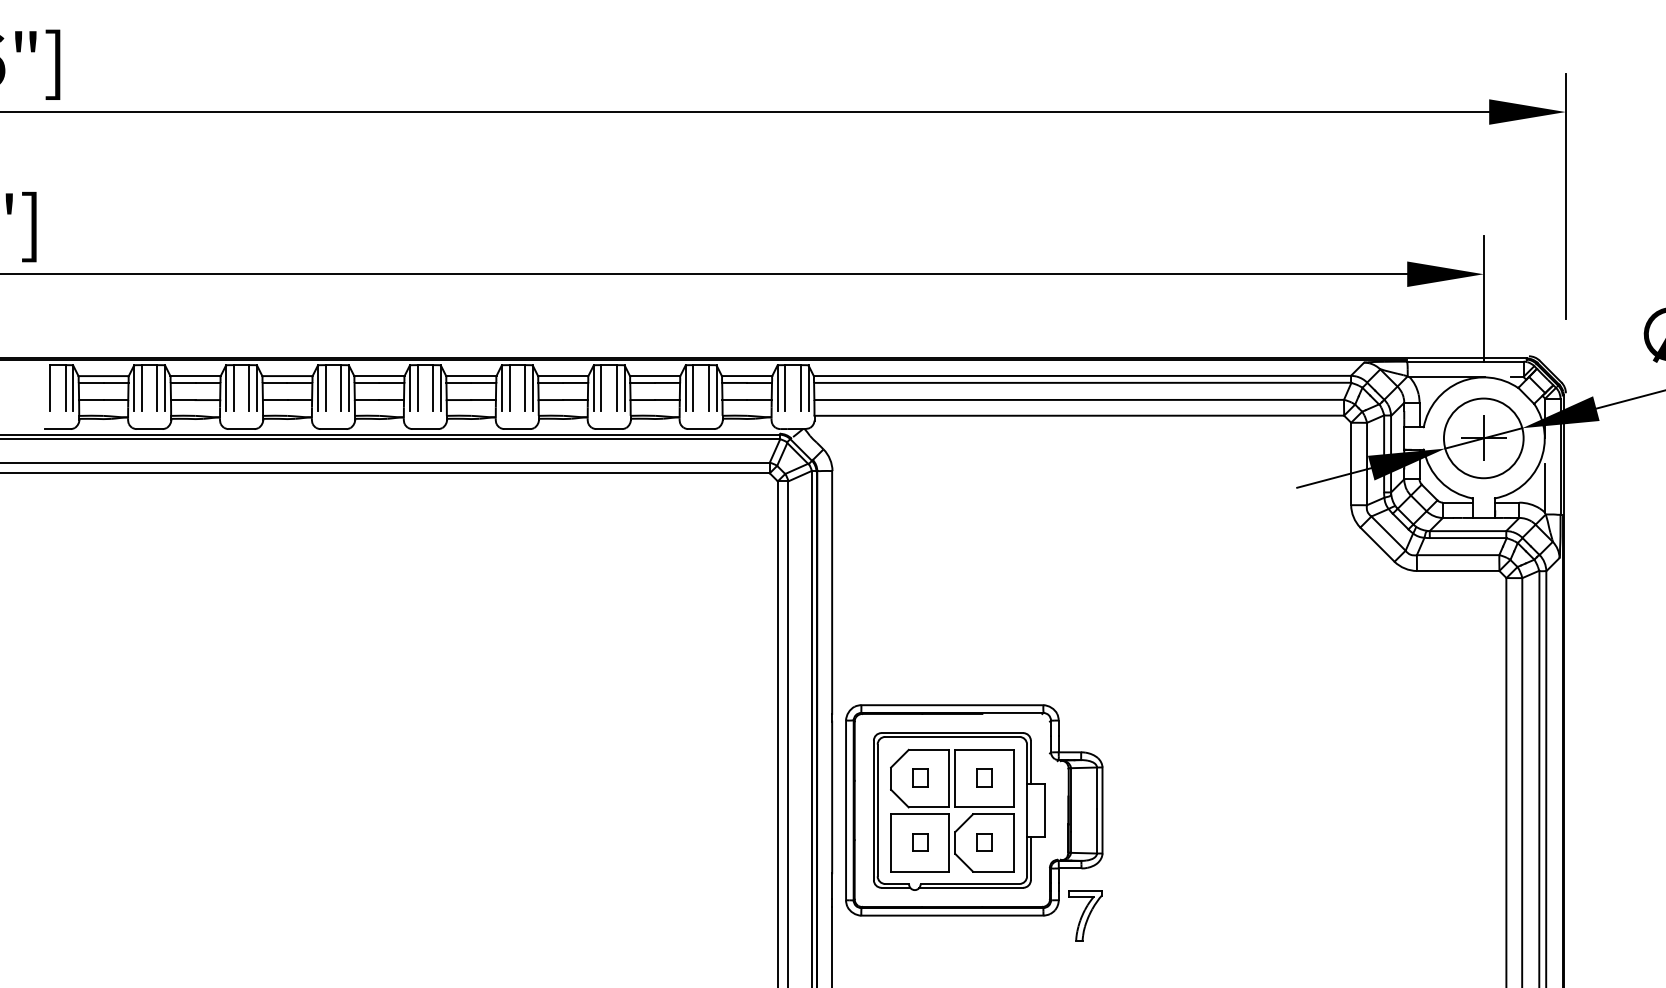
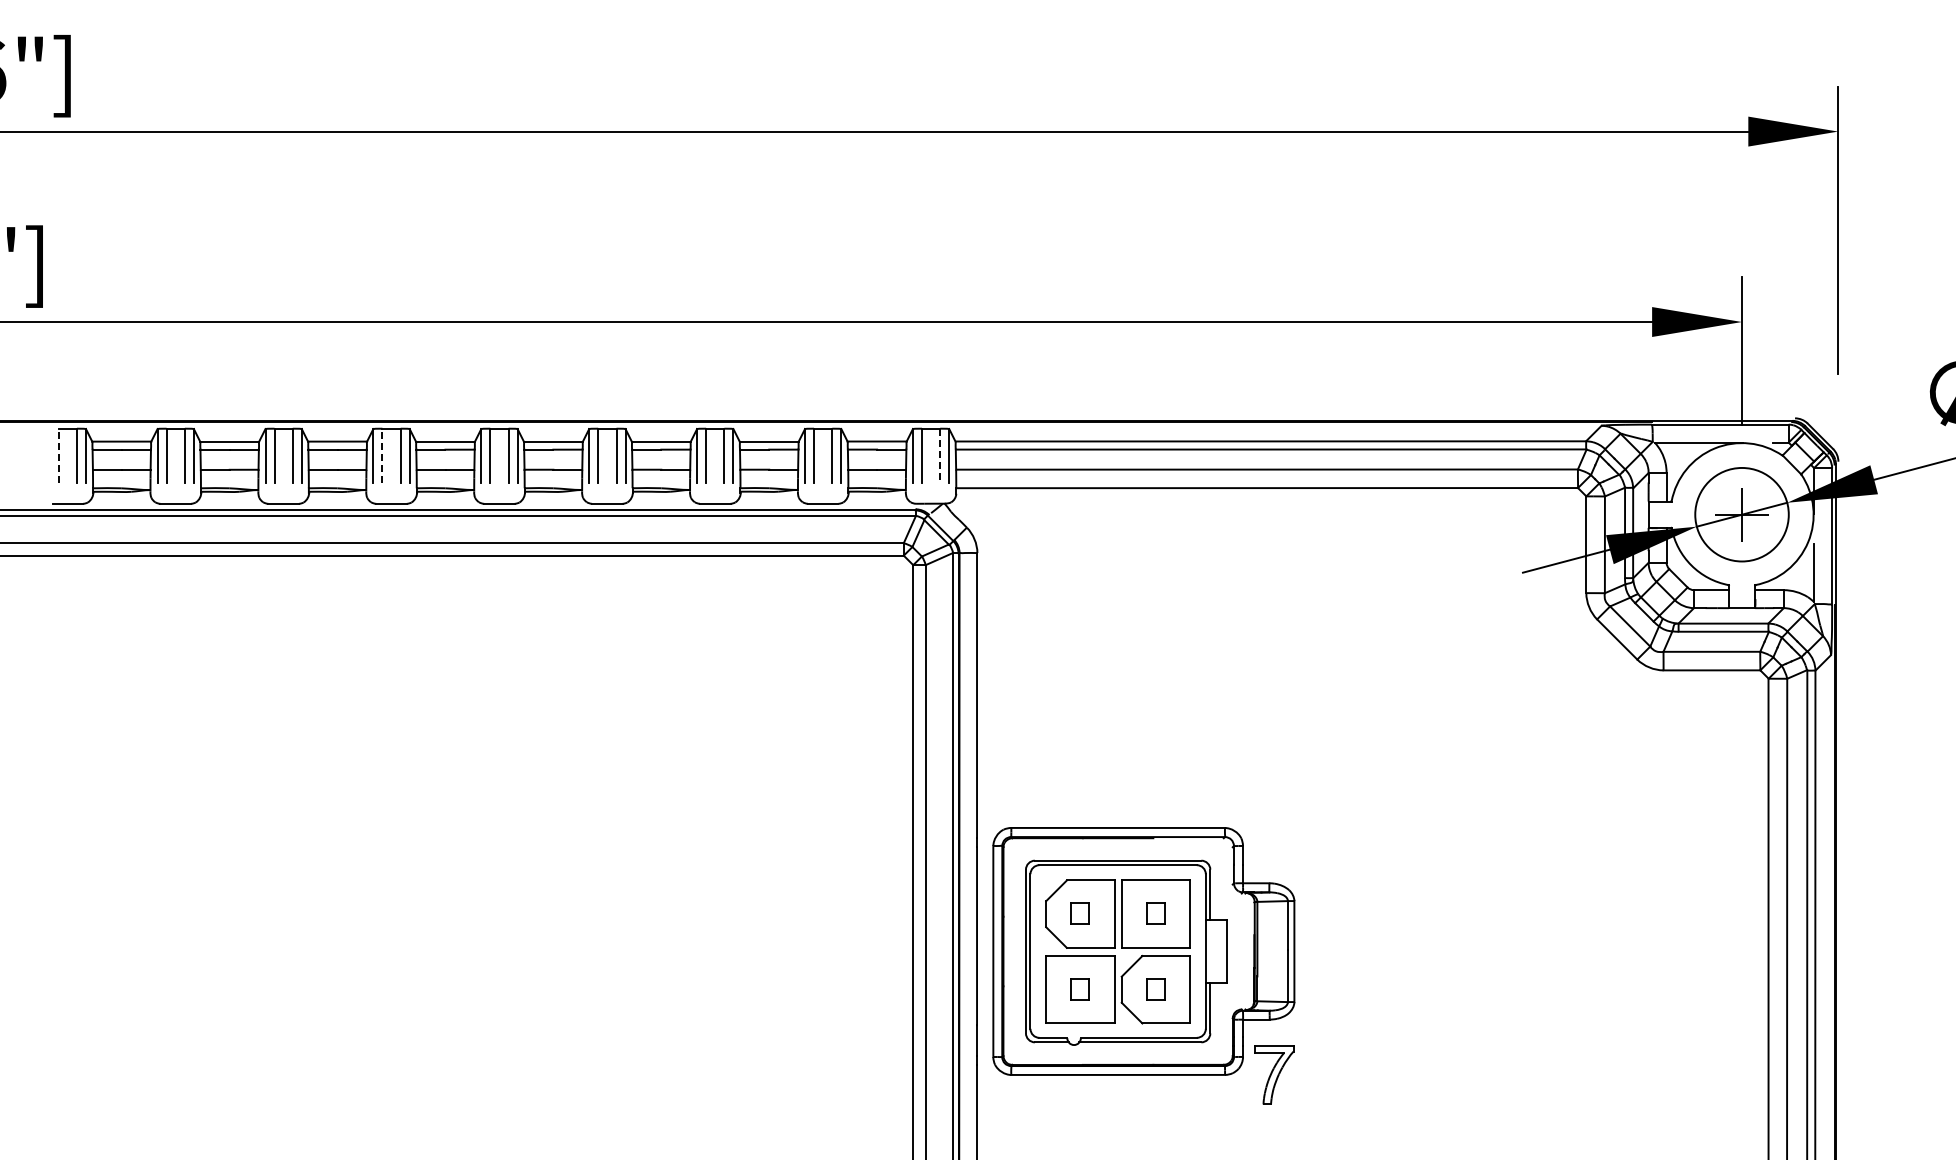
line: (49, 387) -> (58, 455), solid -> dashed
line: (325, 387) -> (382, 455), solid -> dashed
line: (801, 387) -> (940, 455), solid -> dashed

